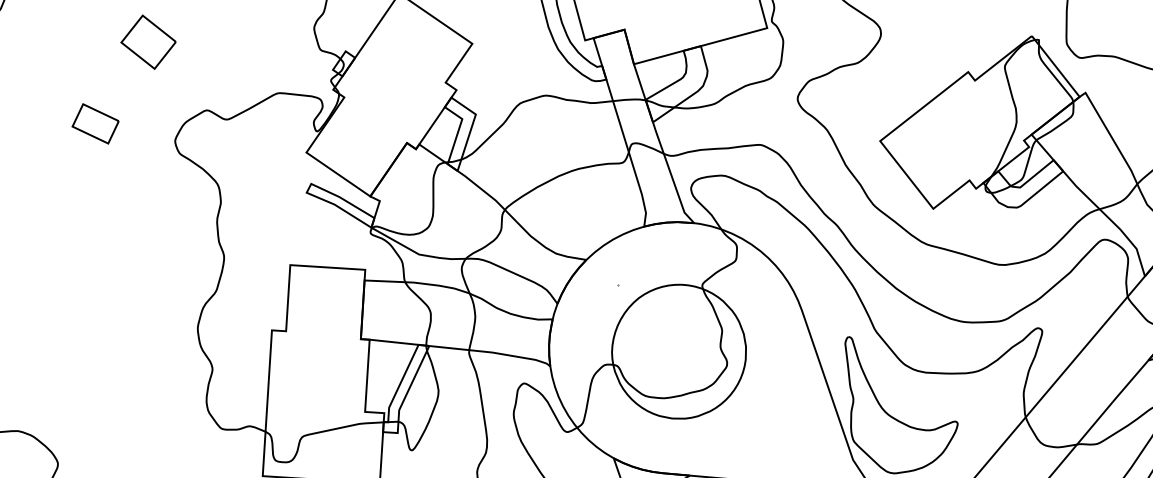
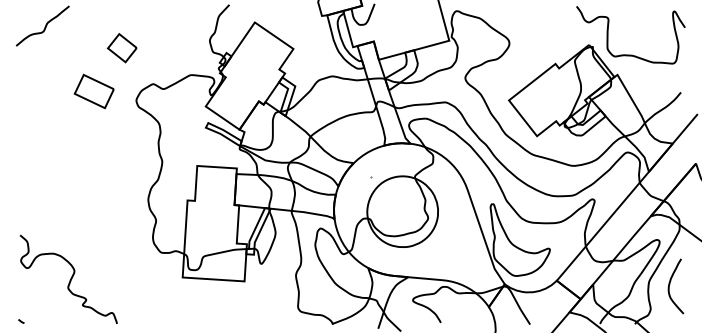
part: (95, 122) -> (94, 90), size x1.6

